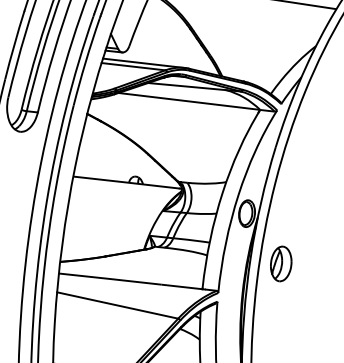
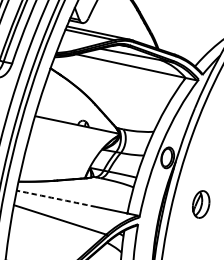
part: (281, 263) -> (201, 204), moved
arc: (110, 279) -> (56, 199), solid -> dashed

